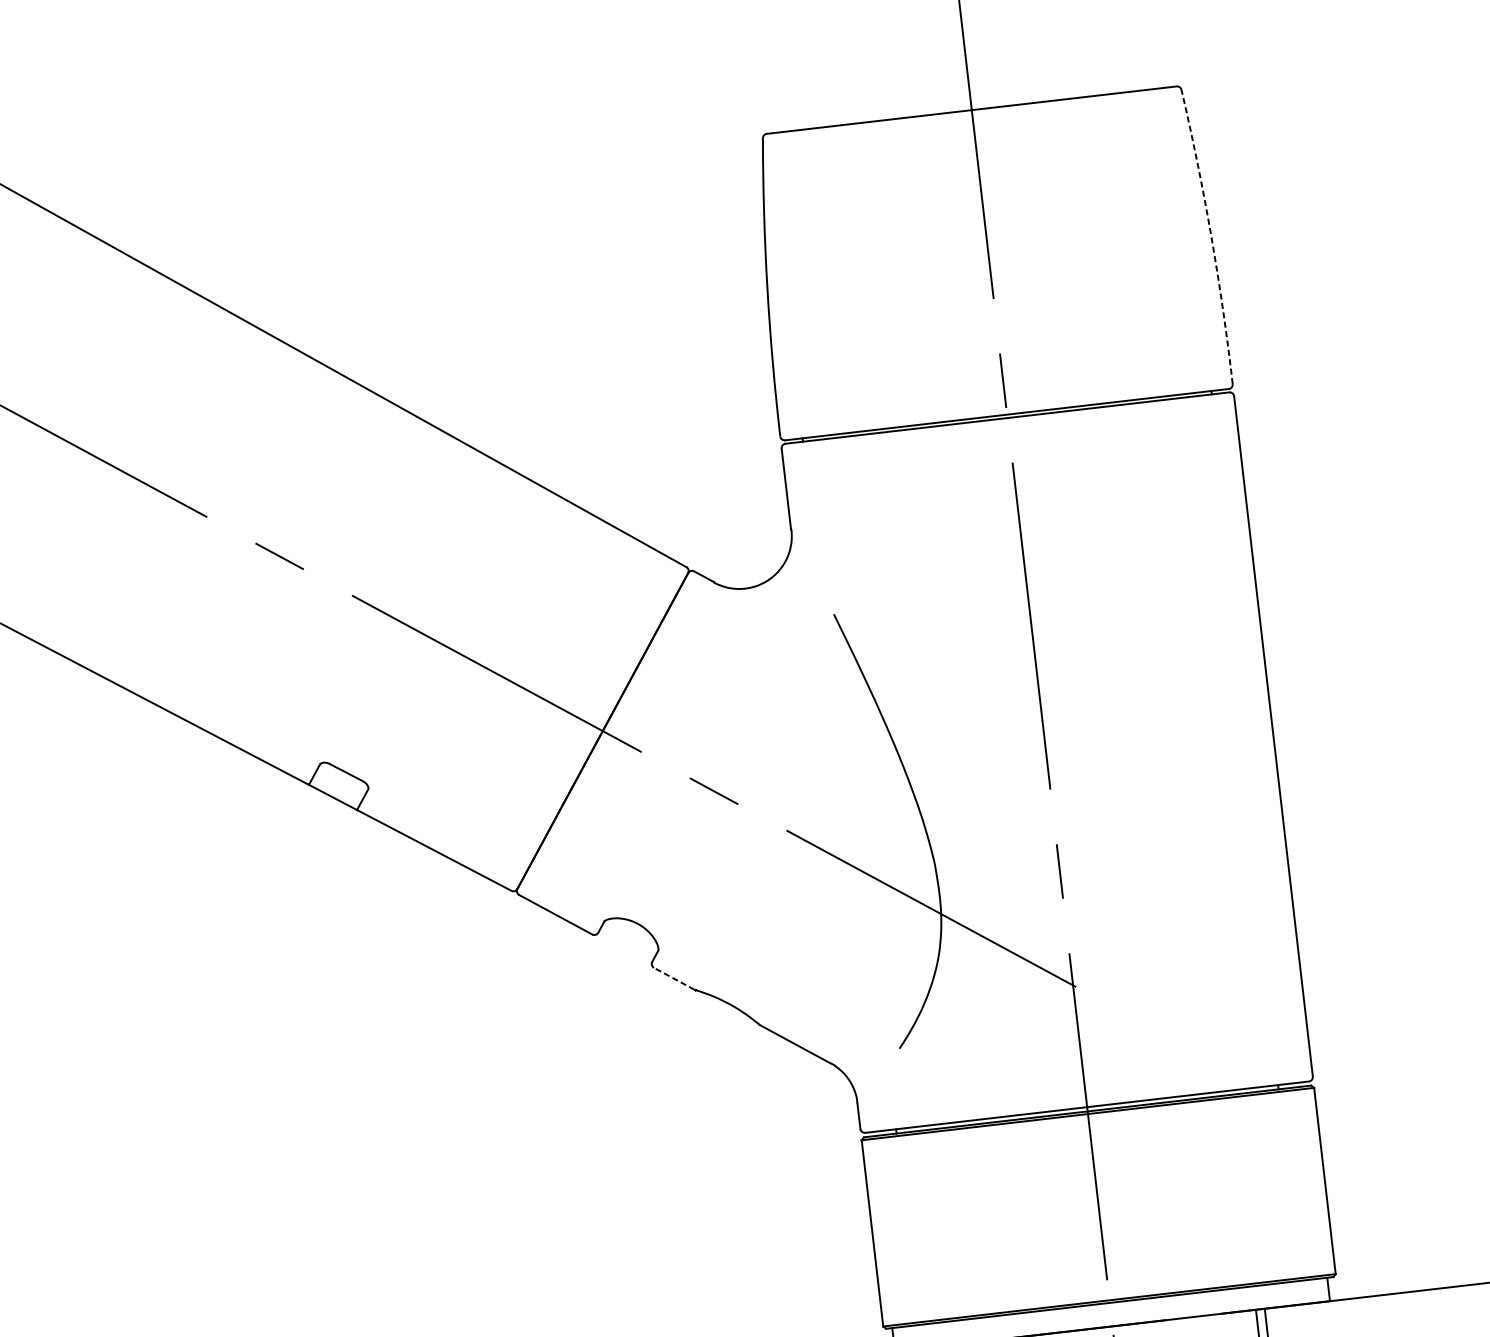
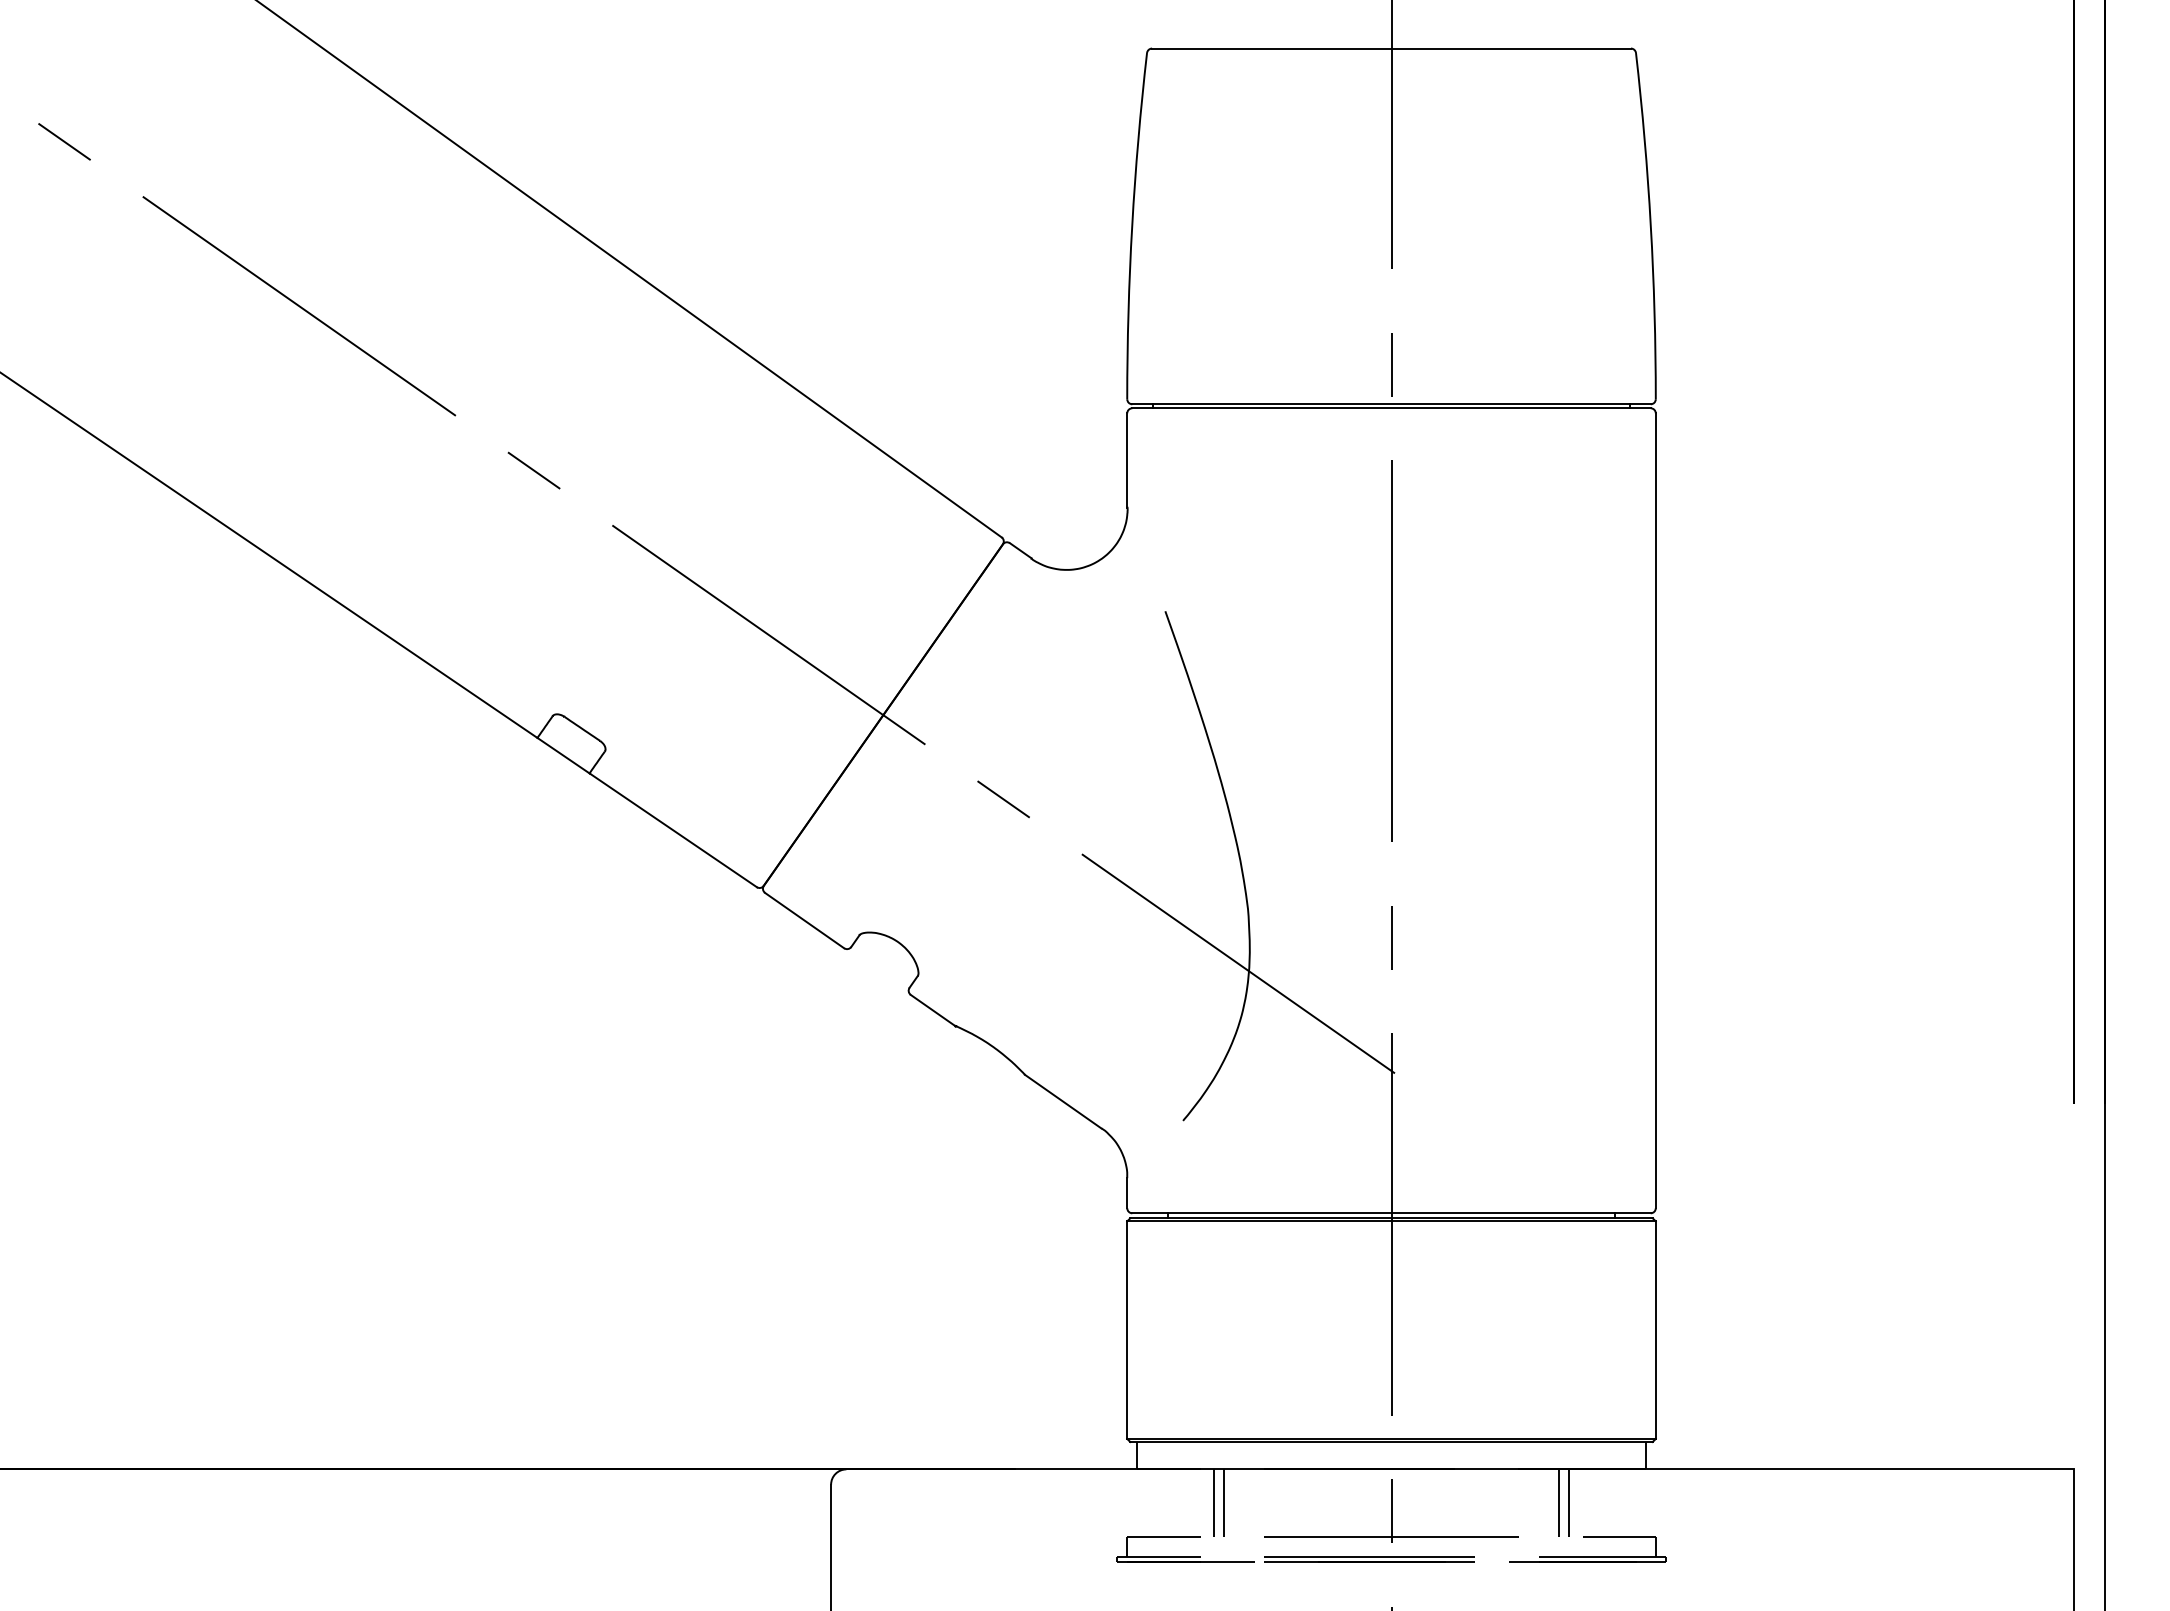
arc: (1210, 235) -> (1650, 225), dashed -> solid
line: (674, 979) -> (932, 1010), dashed -> solid

